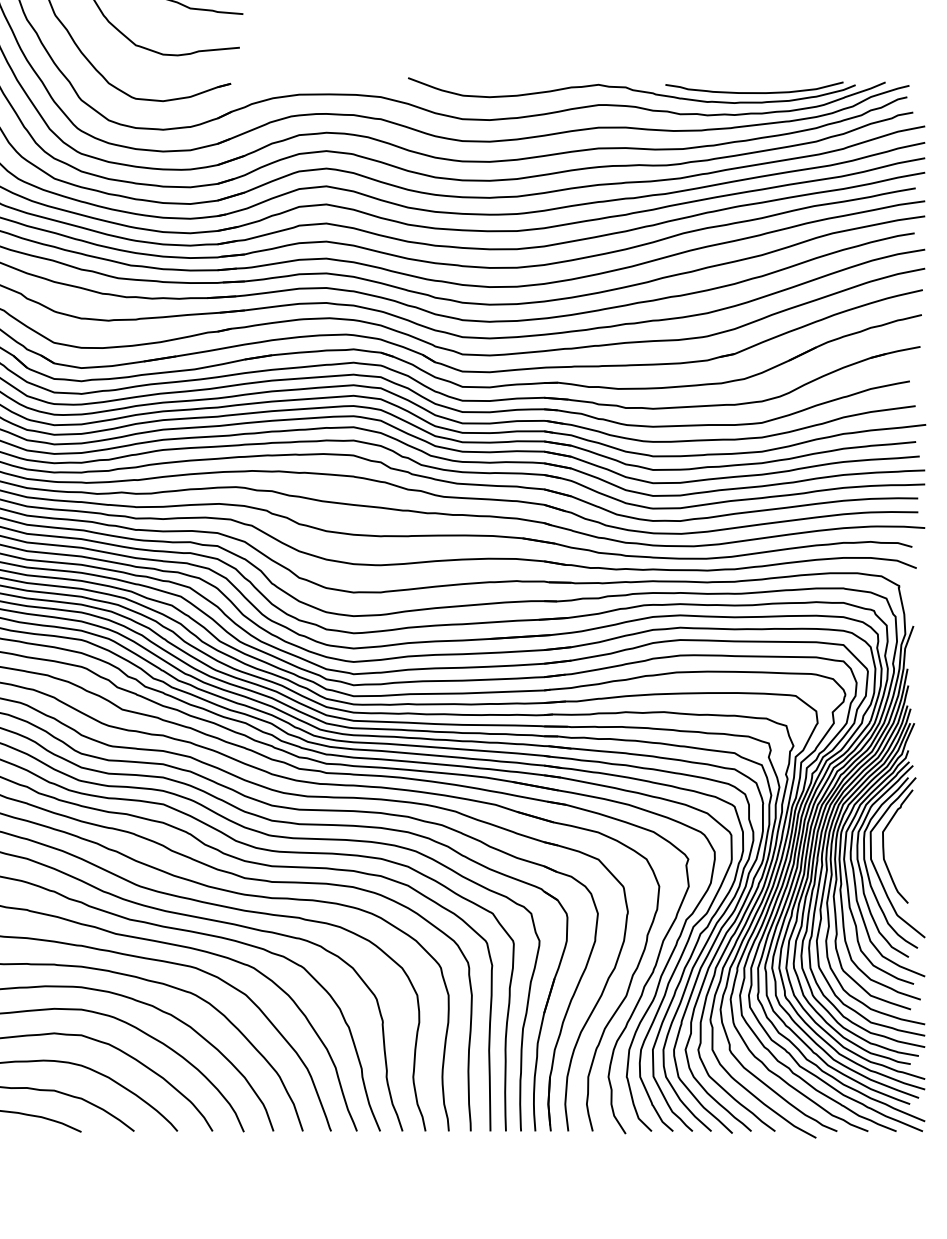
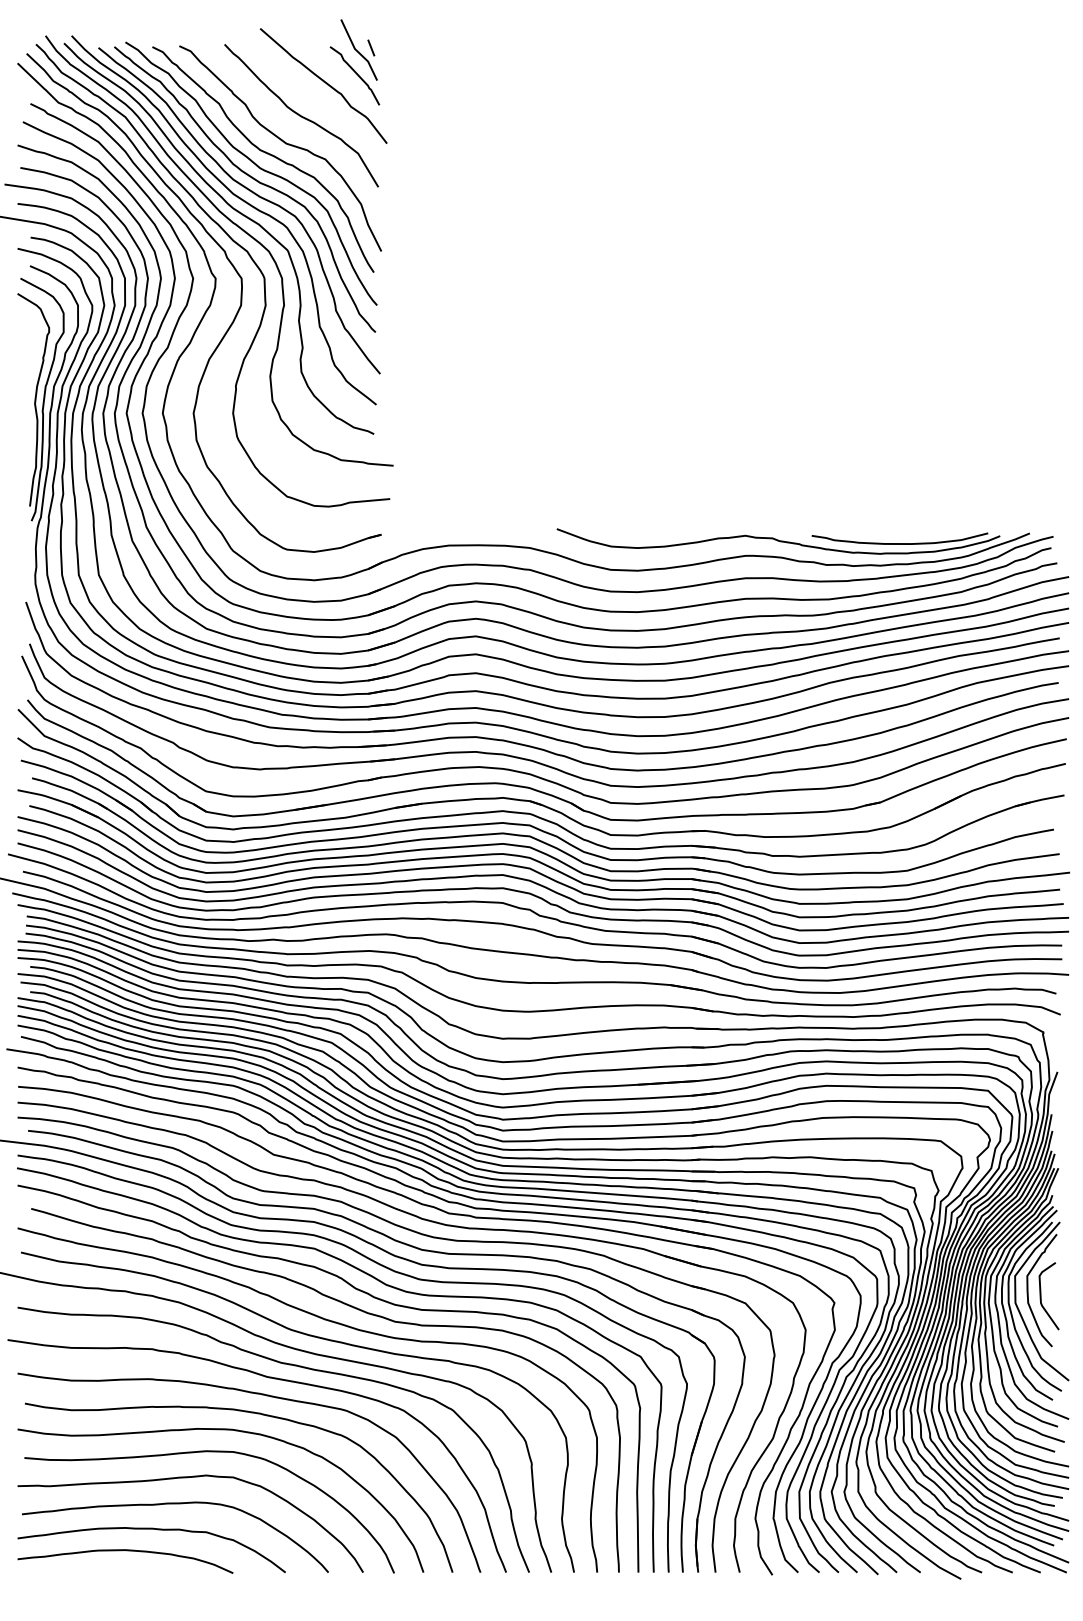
curve: (897, 852) -> (1041, 1296), added

